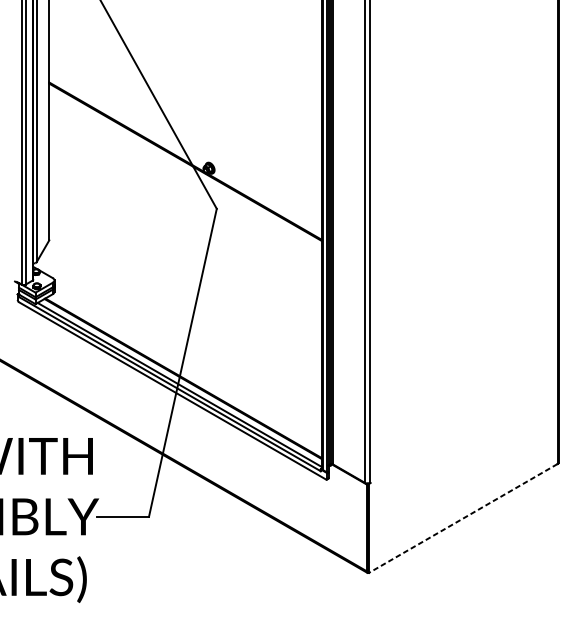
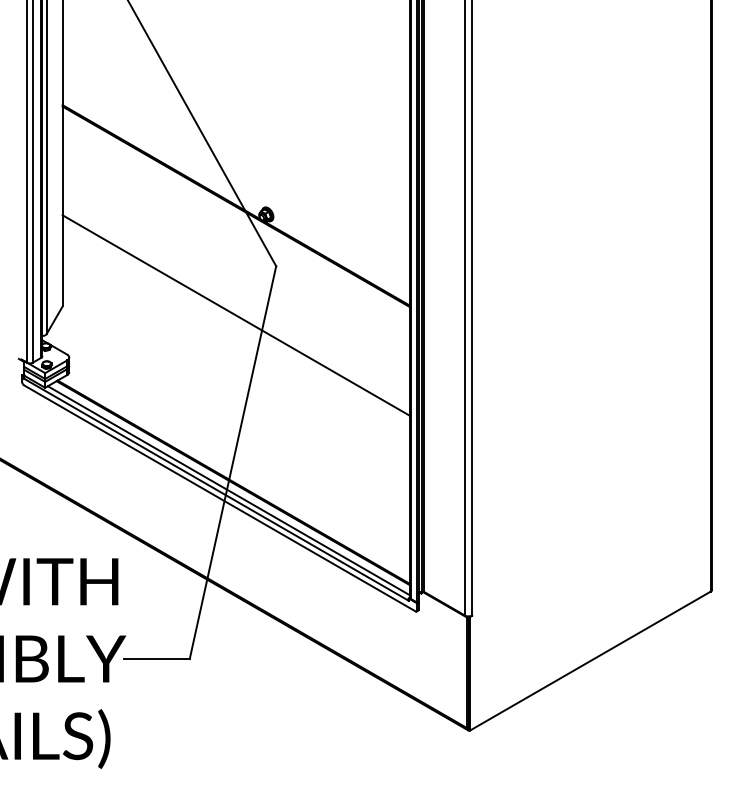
line: (185, 247) -> (236, 315), added
line: (463, 518) -> (590, 661), dashed -> solid

